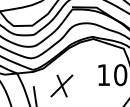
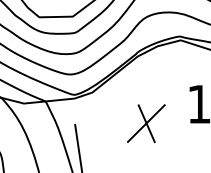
part: (61, 85) -> (145, 122), moved

